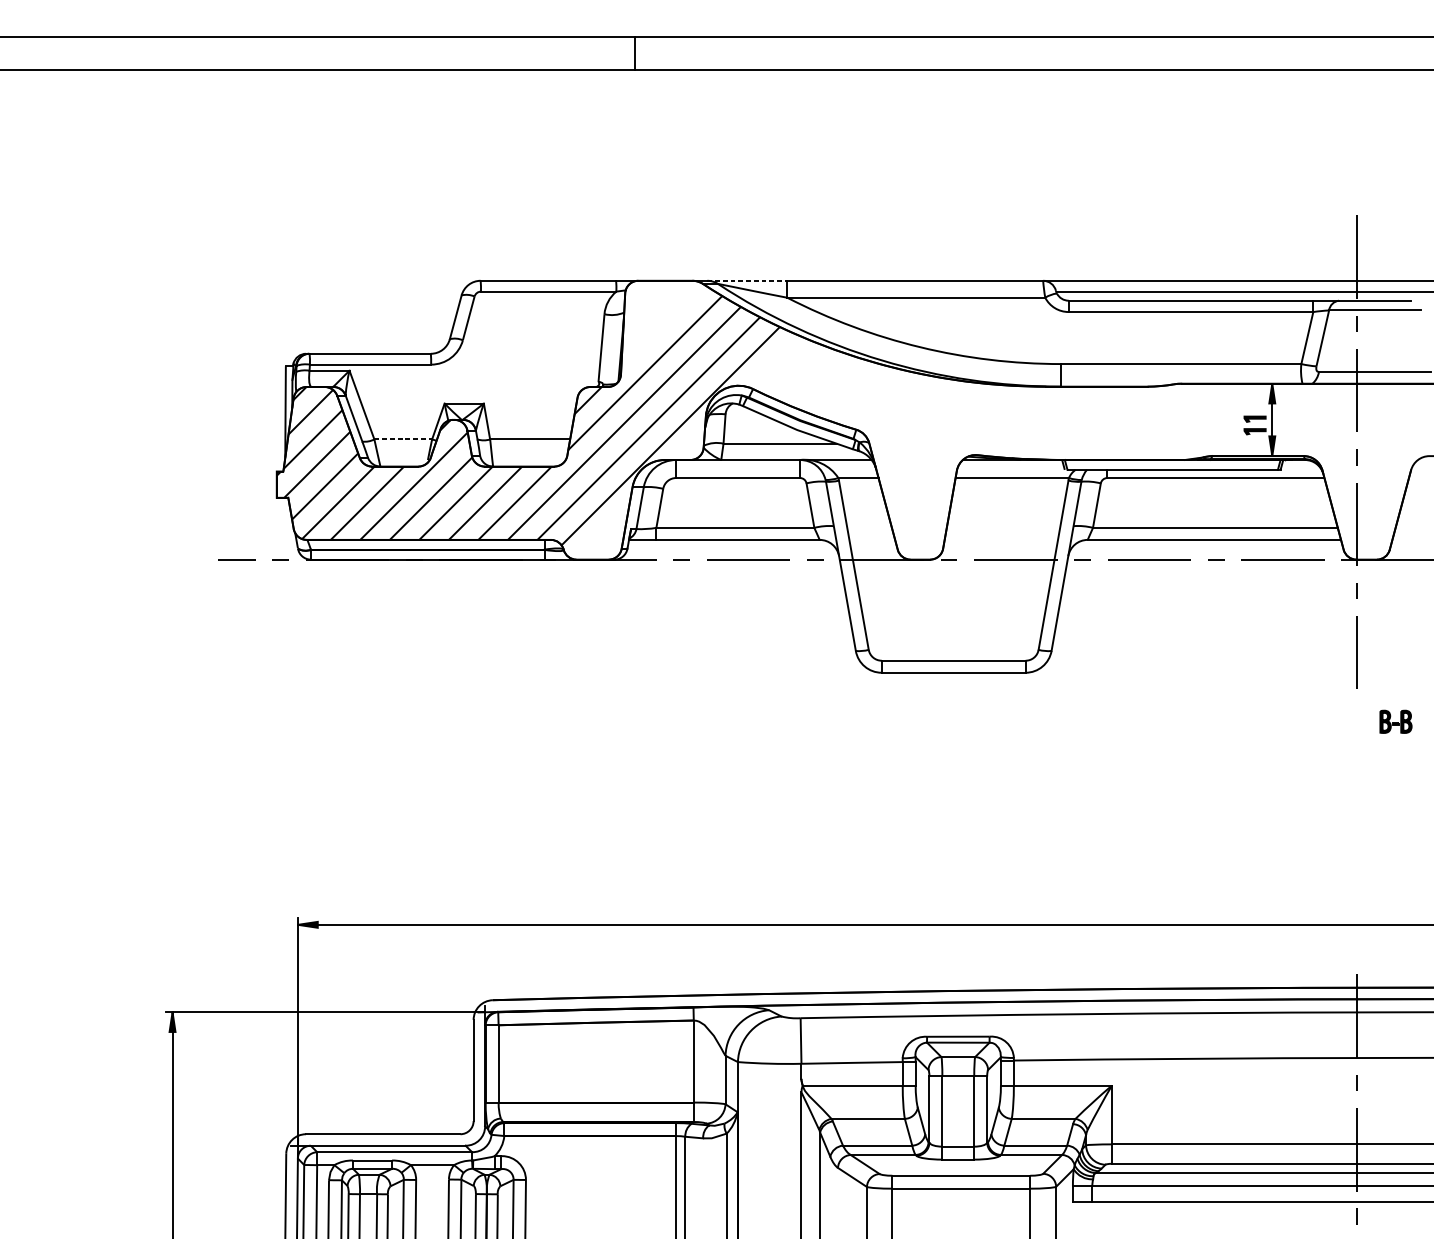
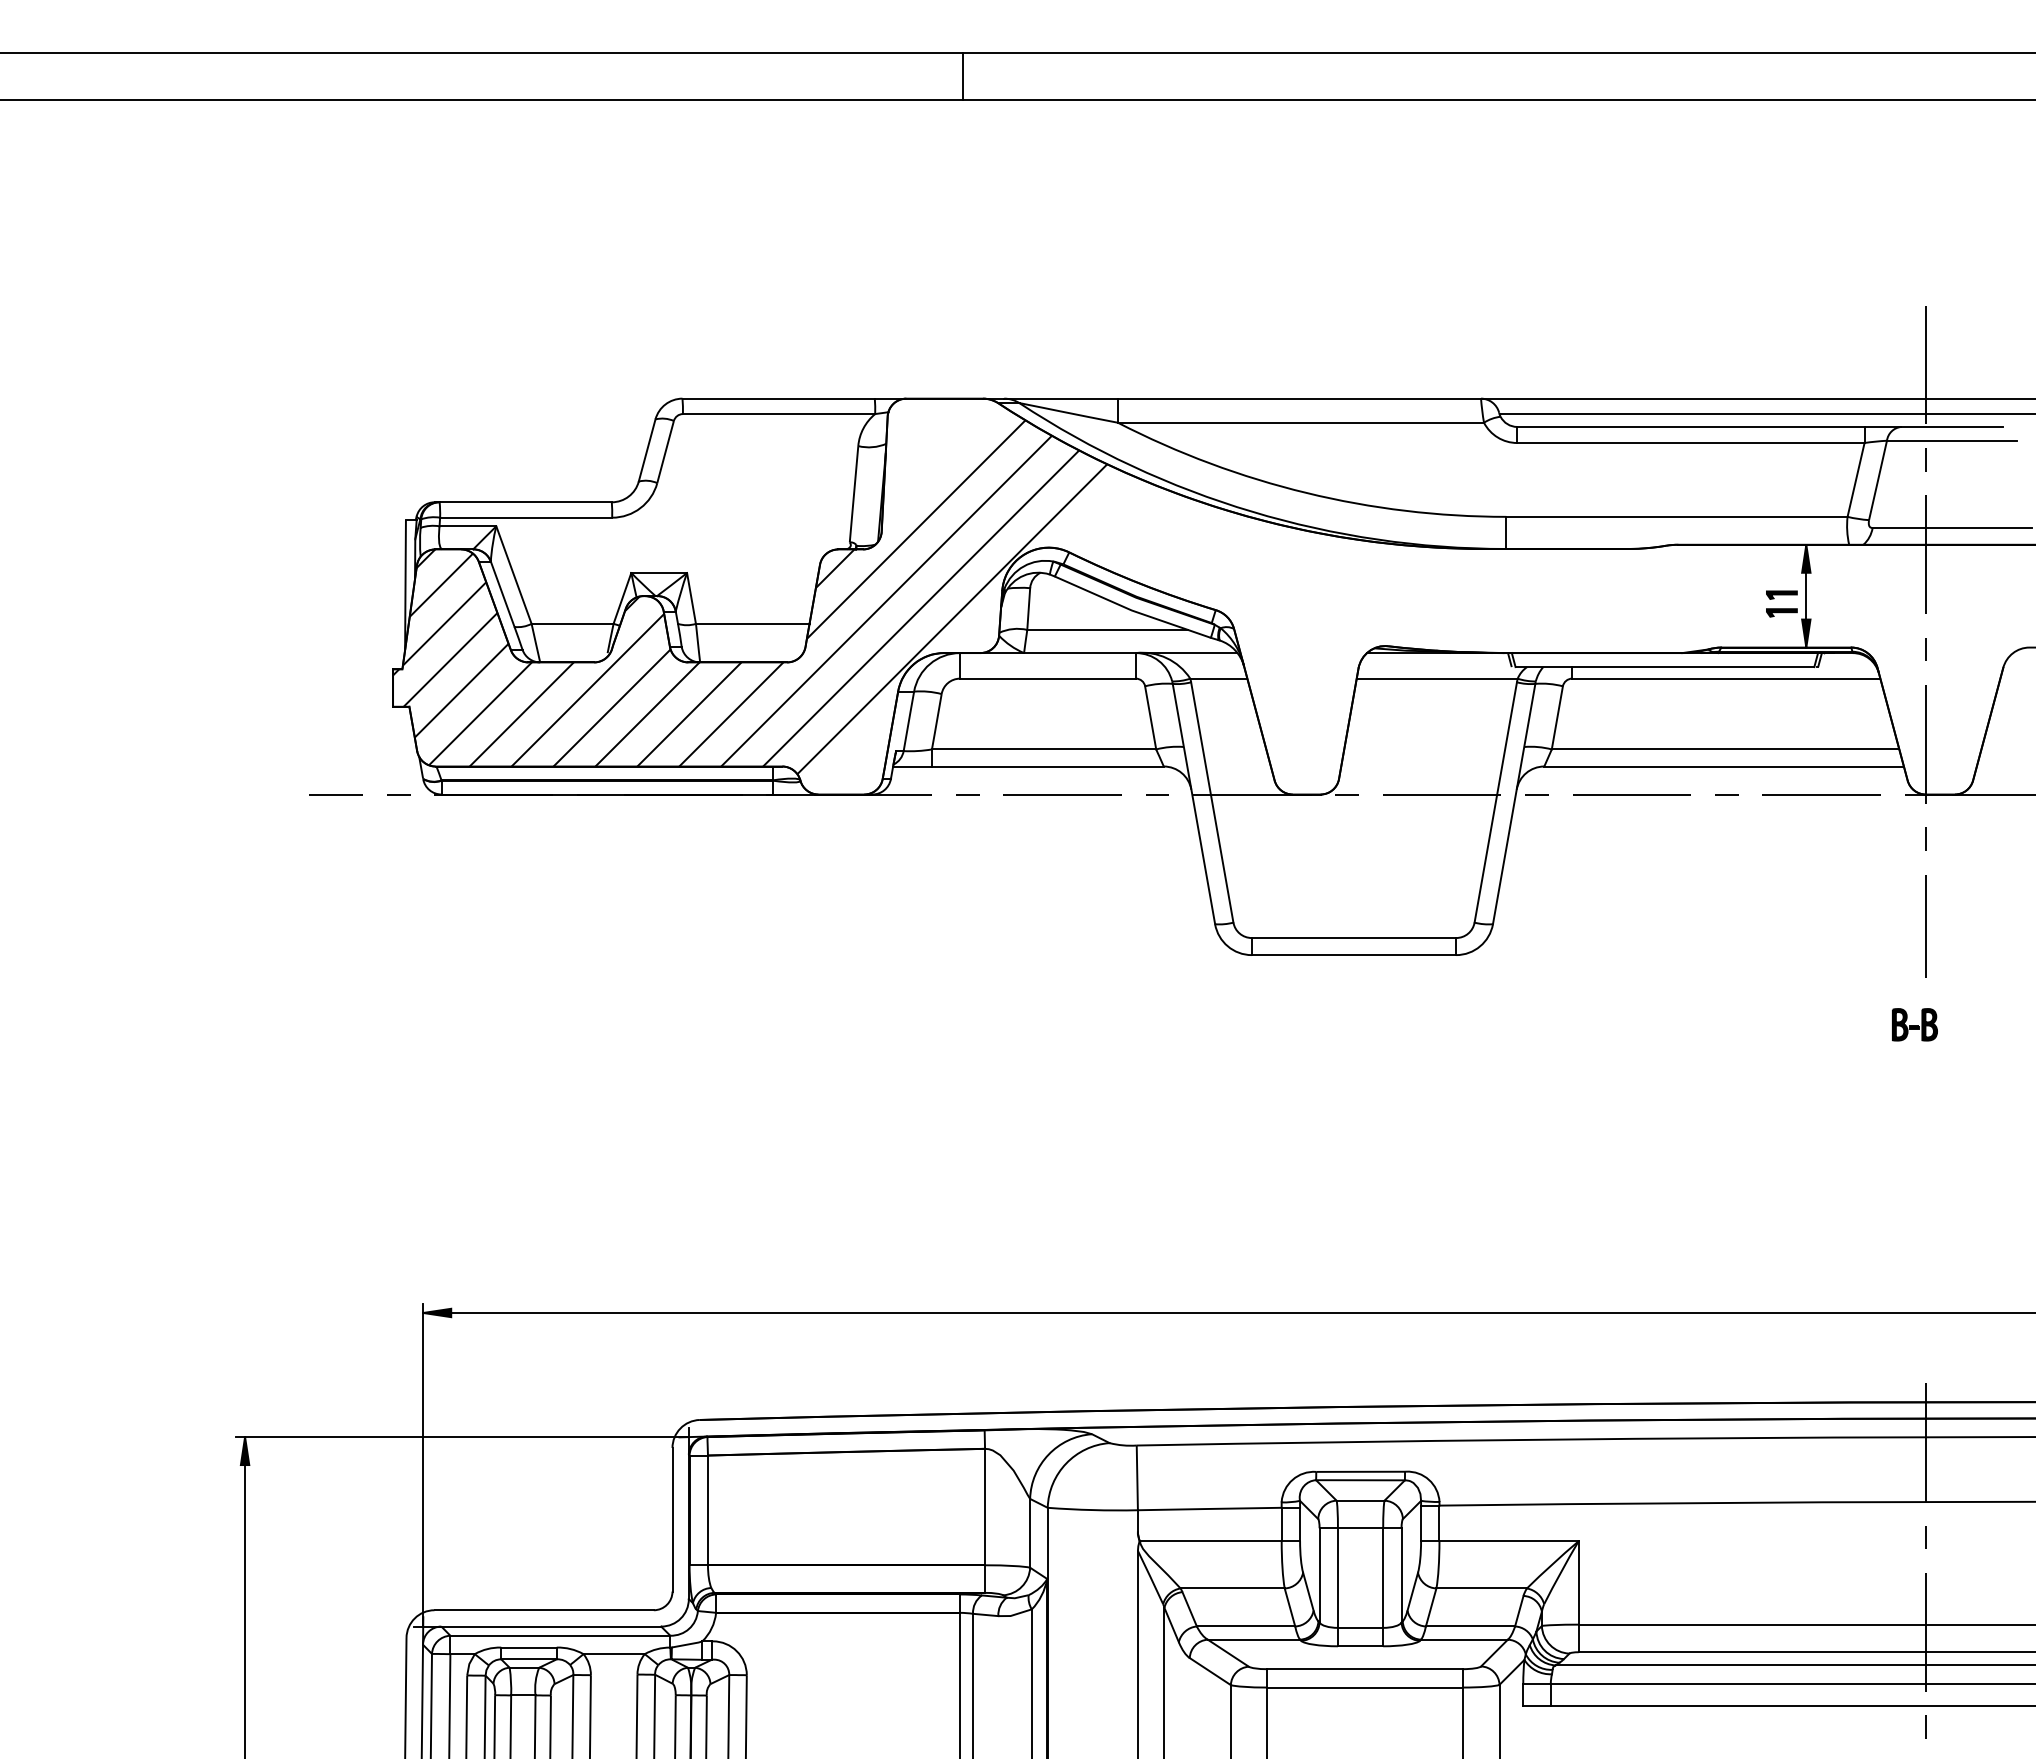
line: (634, 53) -> (962, 75), moved
line: (747, 280) -> (1061, 398), dashed -> solid
line: (403, 439) -> (572, 623), dashed -> solid
part: (1395, 721) -> (1914, 1024), moved

